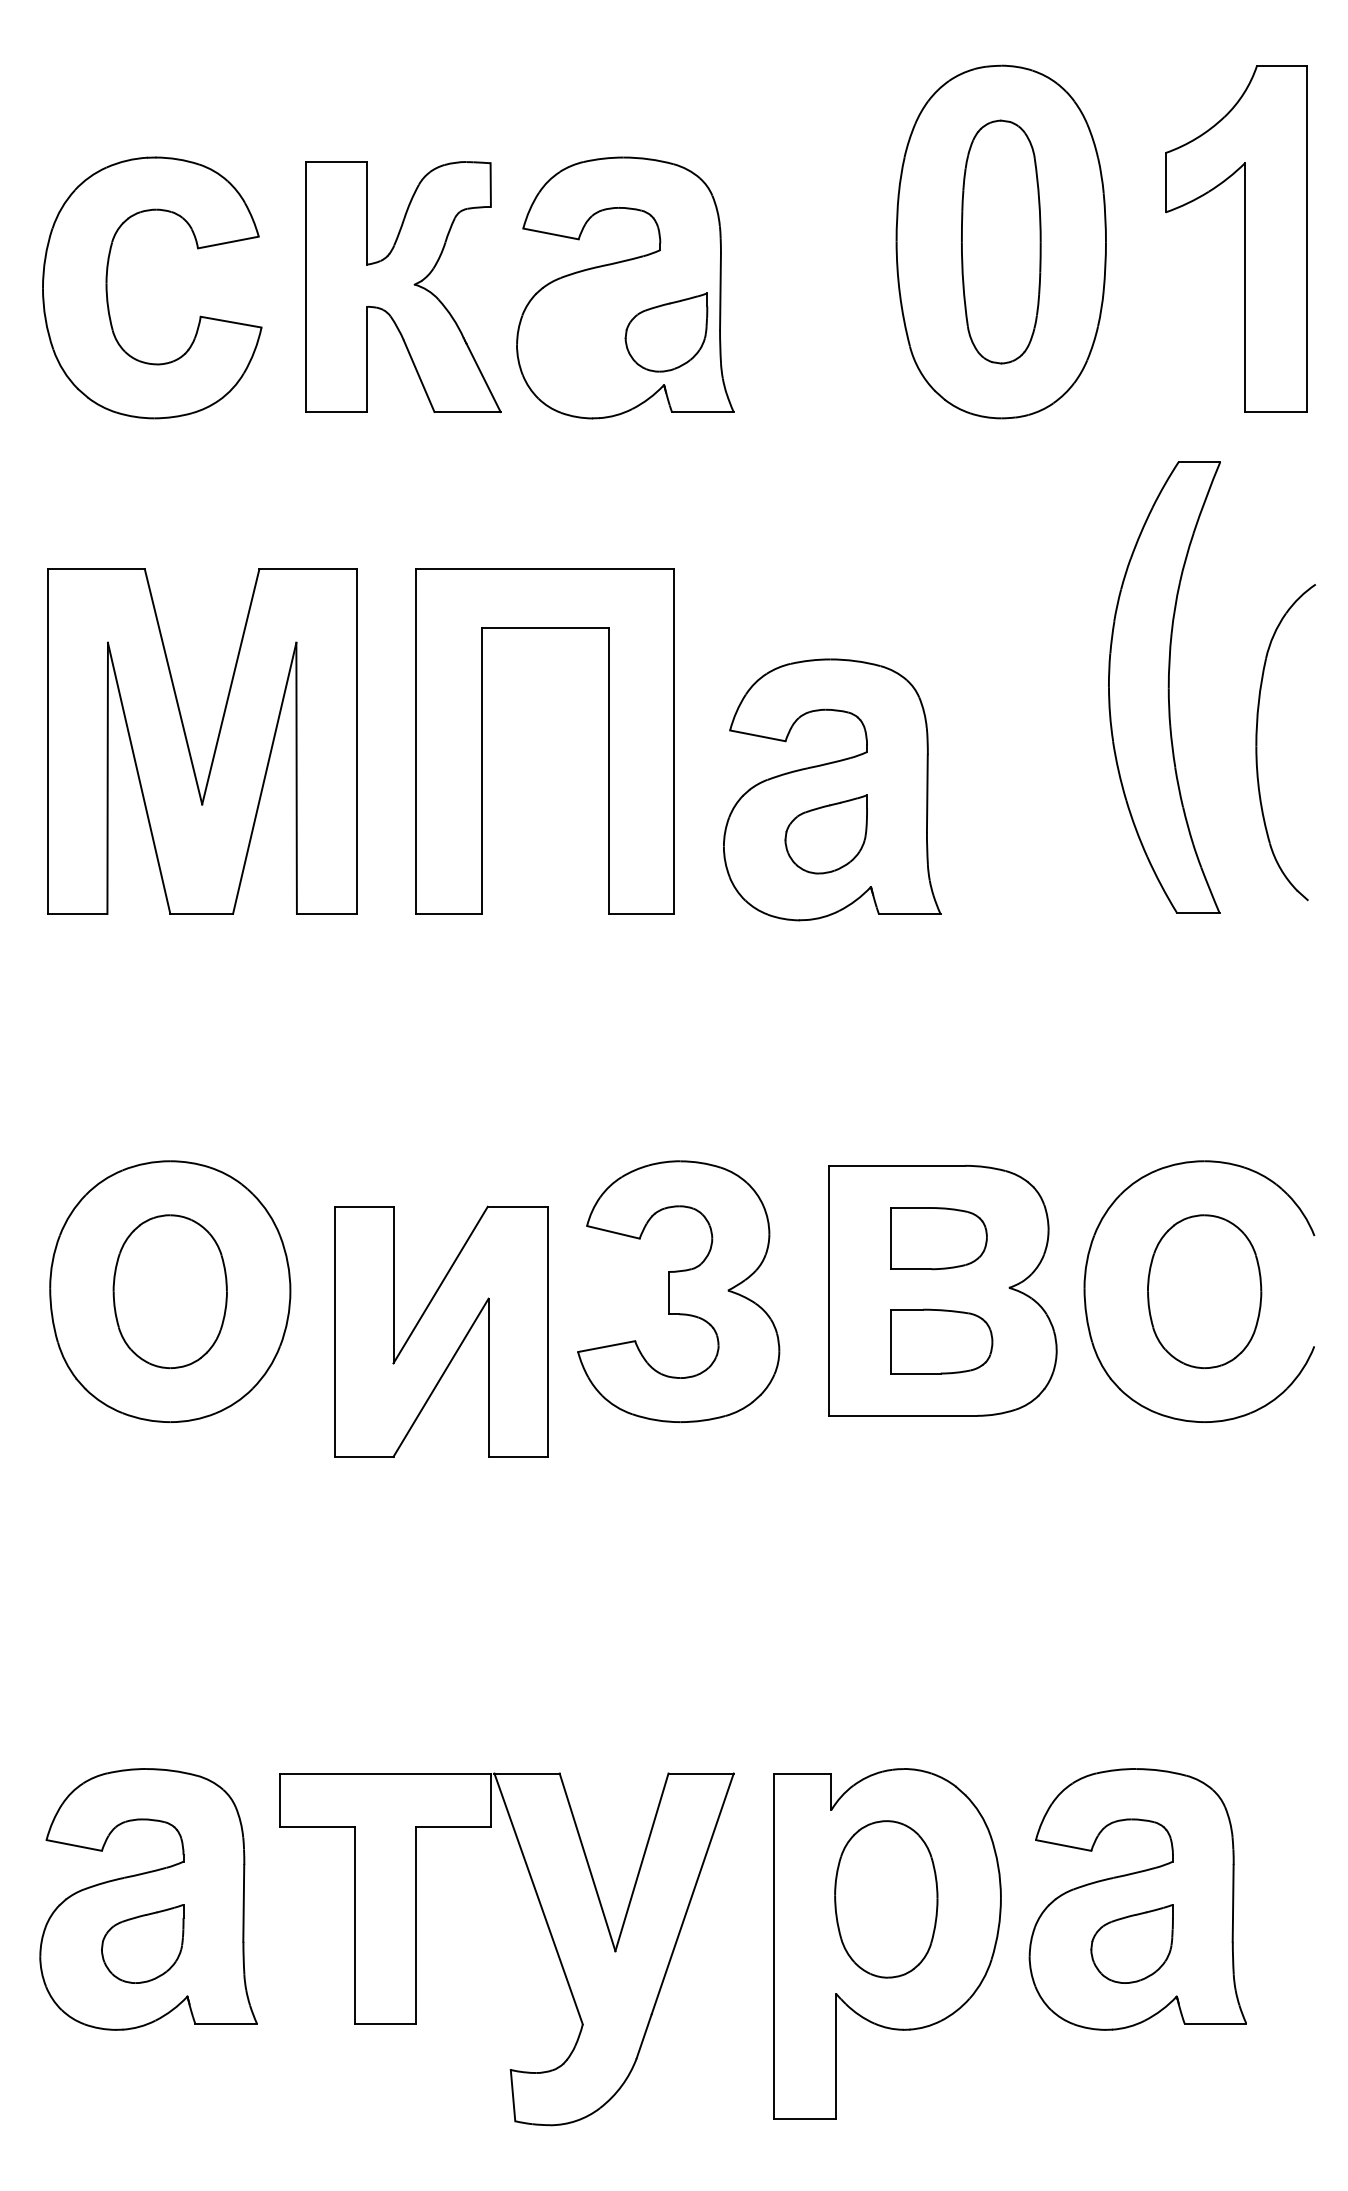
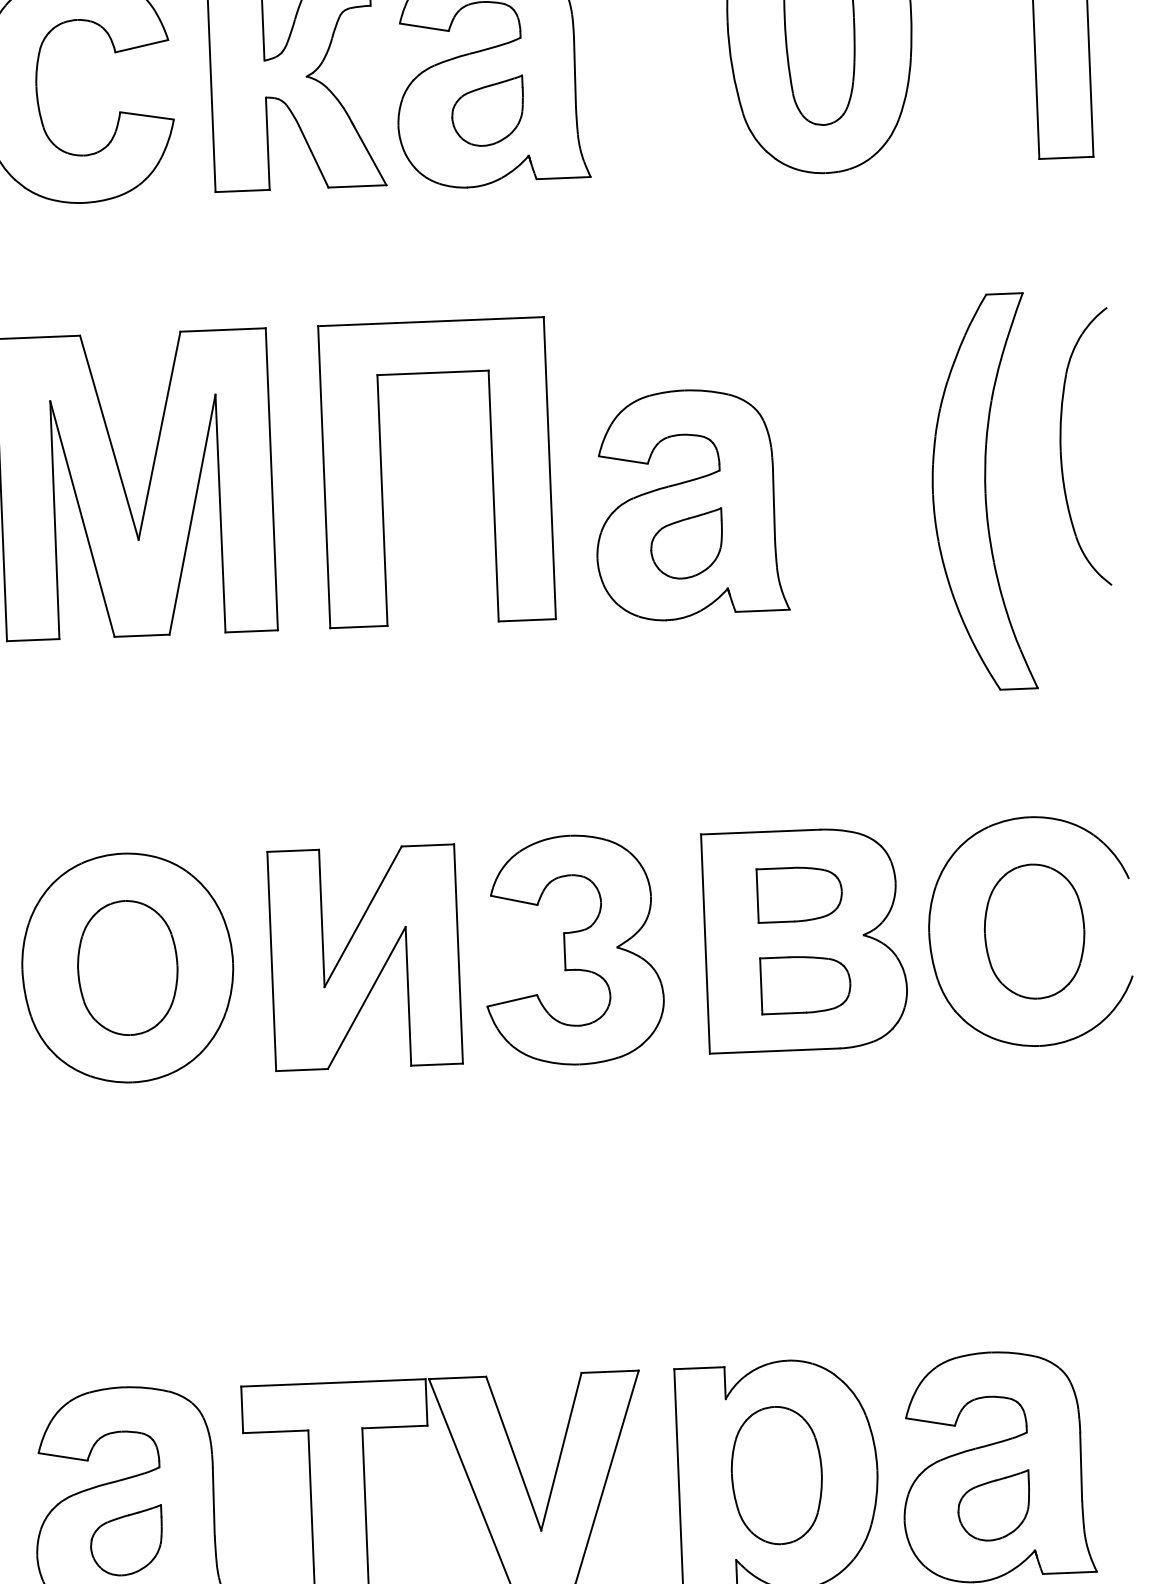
part: (666, 332) -> (487, 111), moved
part: (1164, 687) -> (981, 492), moved
part: (441, 1331) -> (365, 957), moved

